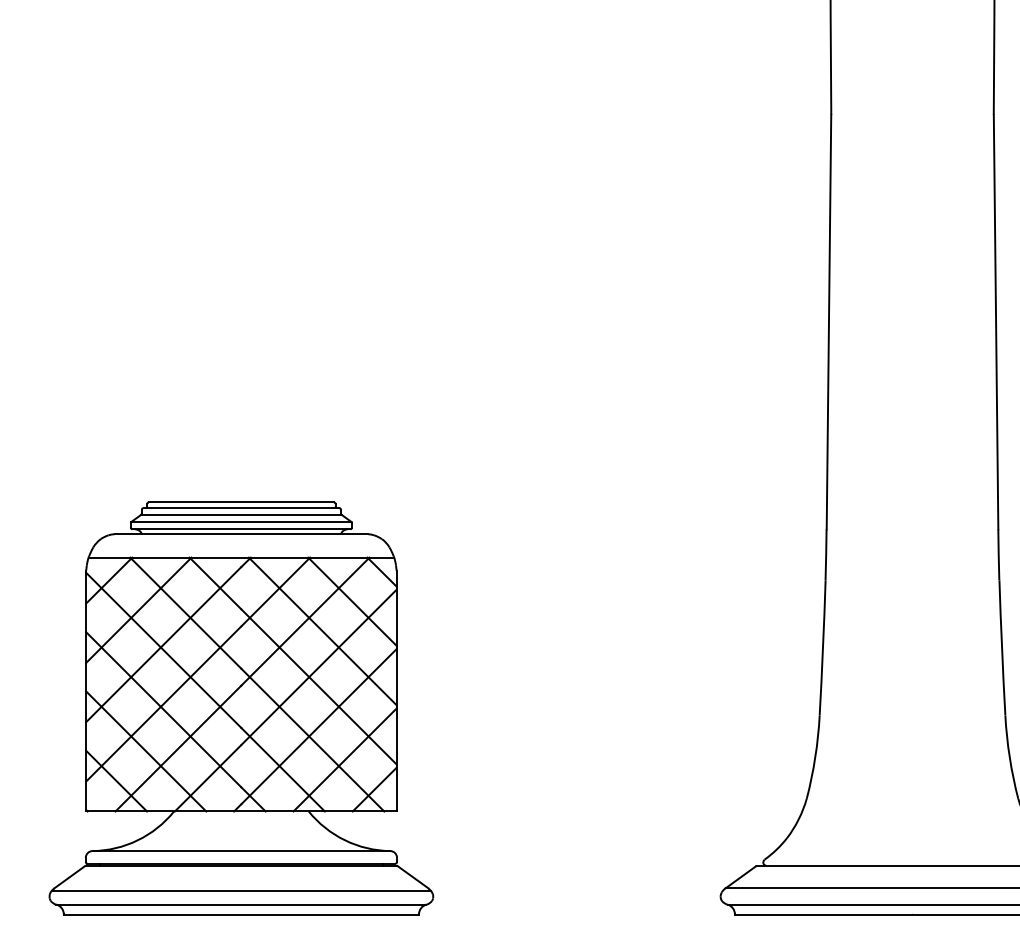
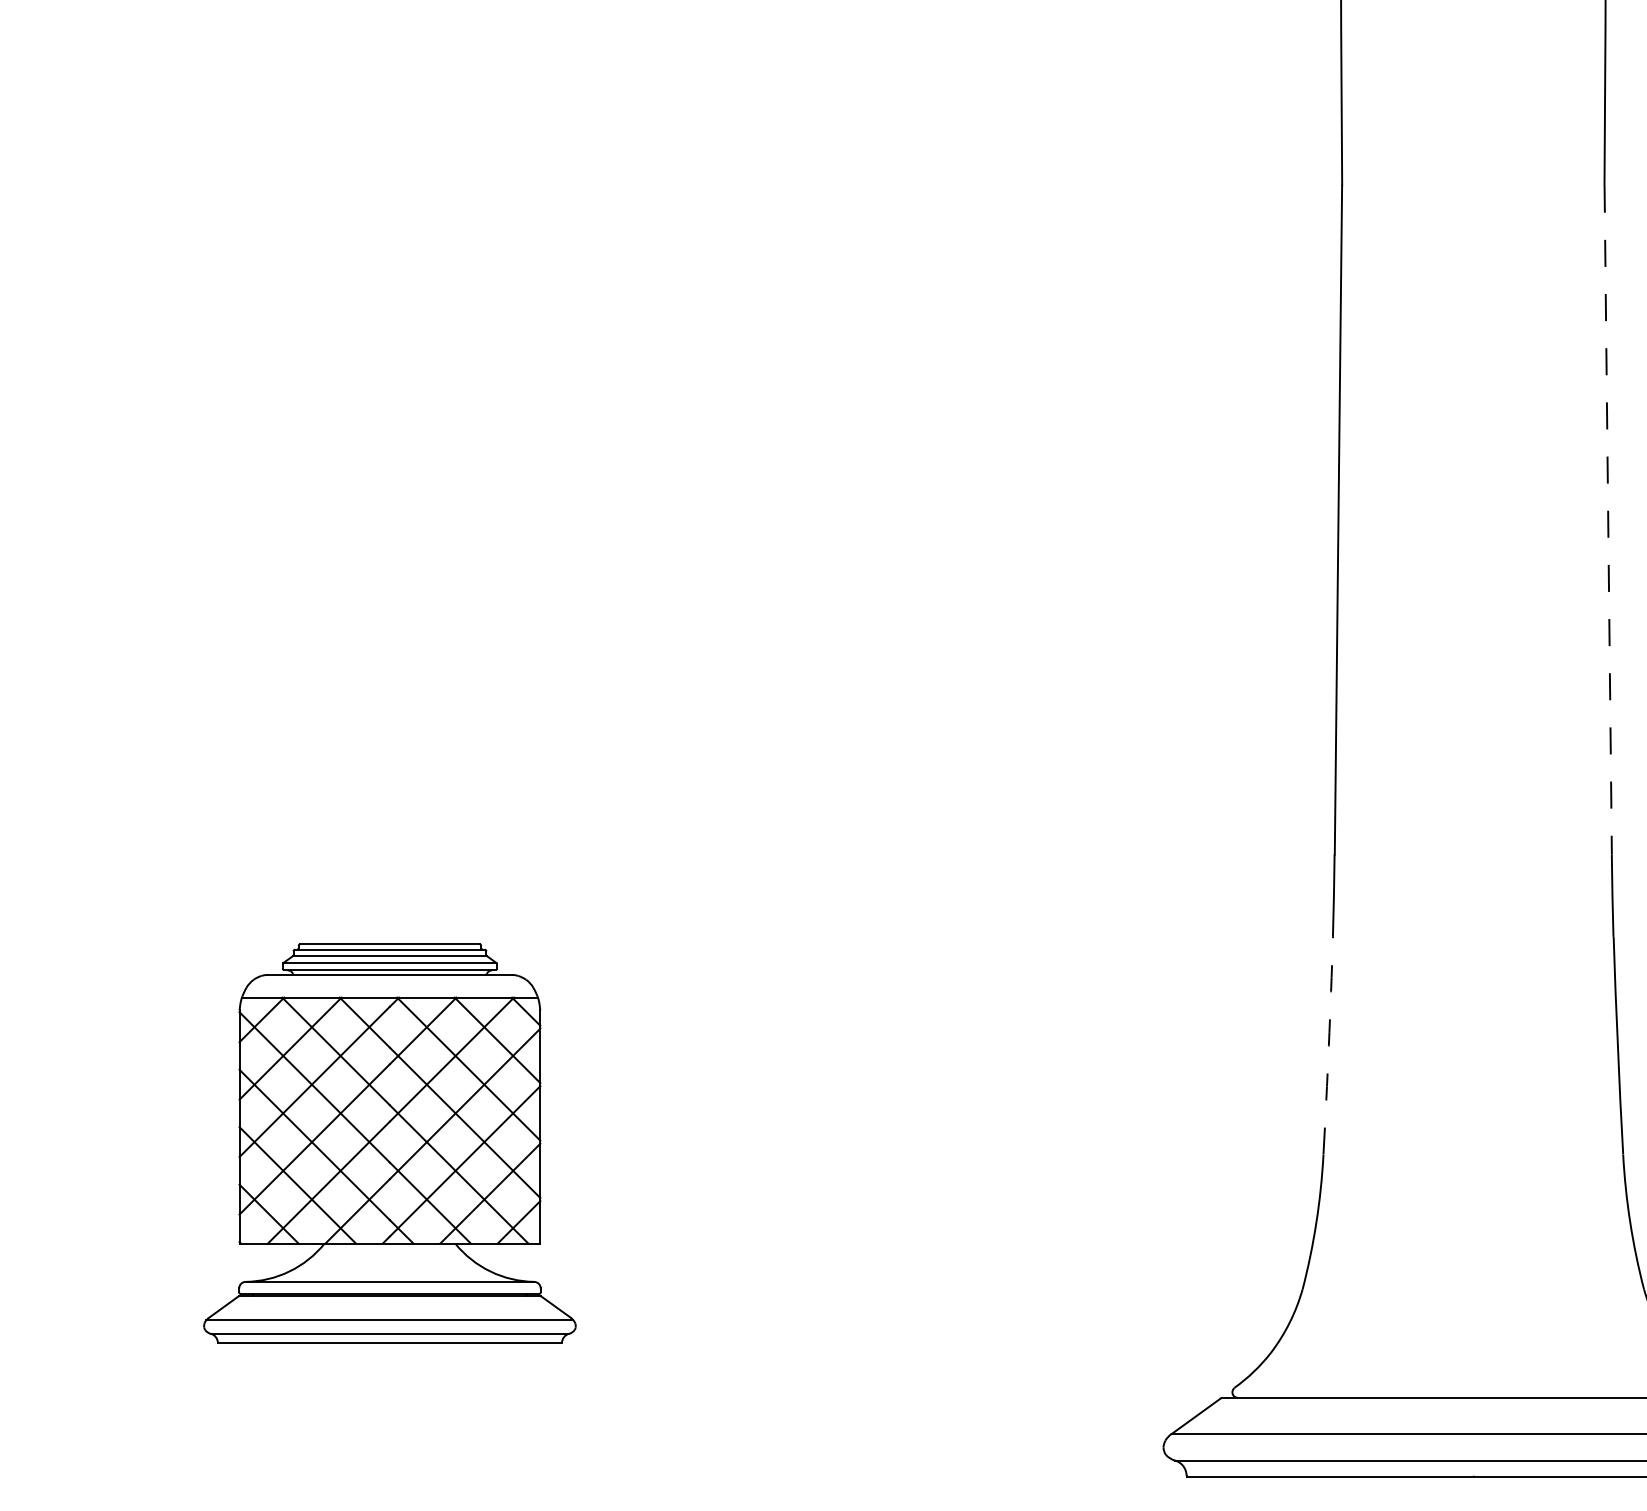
line: (996, 322) -> (1608, 520), solid -> dashed
arc: (823, 647) -> (1329, 1045), solid -> dashed
part: (241, 708) -> (390, 1143), size x0.6

